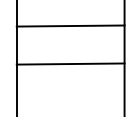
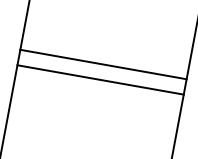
line: (70, 25) -> (103, 63), moved
line: (70, 63) -> (100, 79), moved

